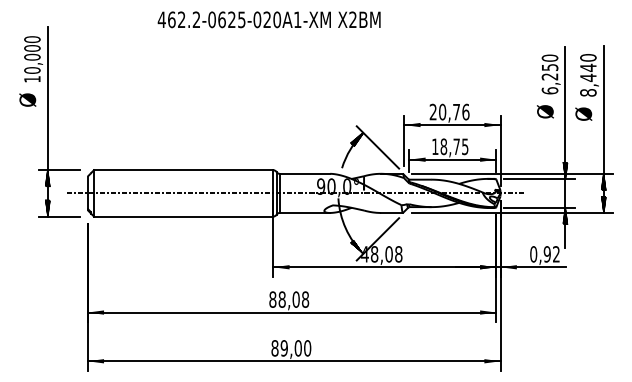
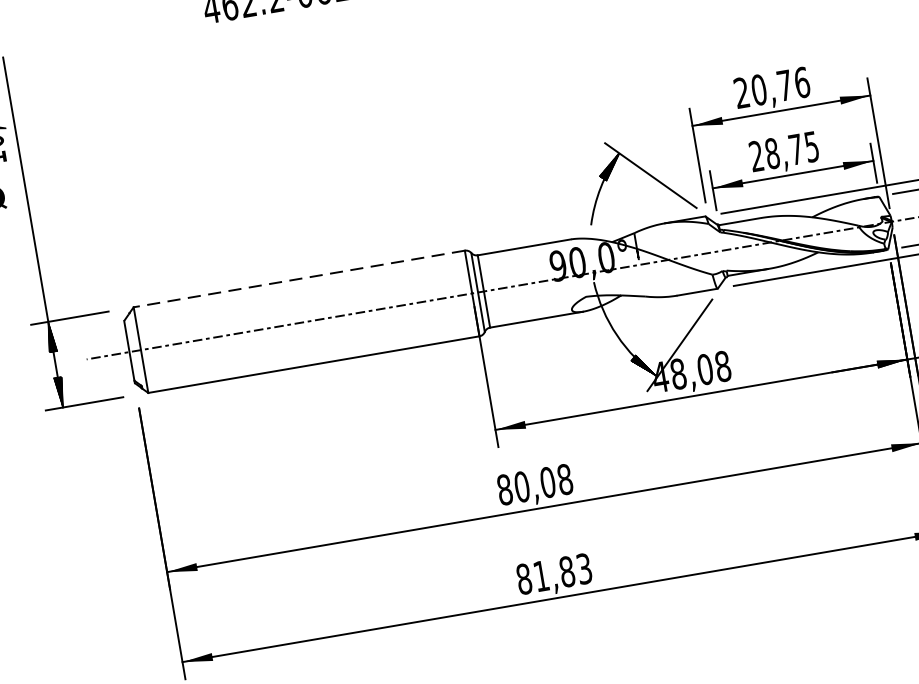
text: (435, 146) -> (756, 155), 18,75 -> 28,75
line: (183, 170) -> (299, 279), solid -> dashed
text: (281, 299) -> (520, 486), 88,08 -> 80,08
text: (295, 348) -> (562, 572), 89,00 -> 81,83

